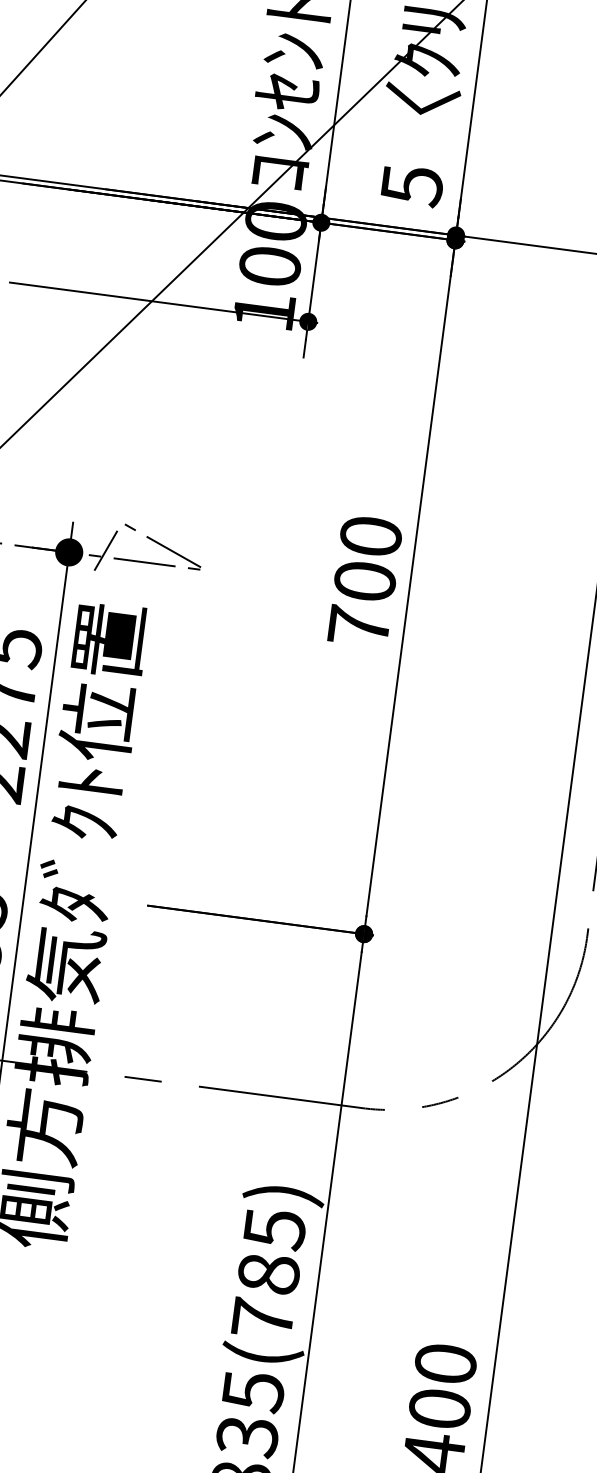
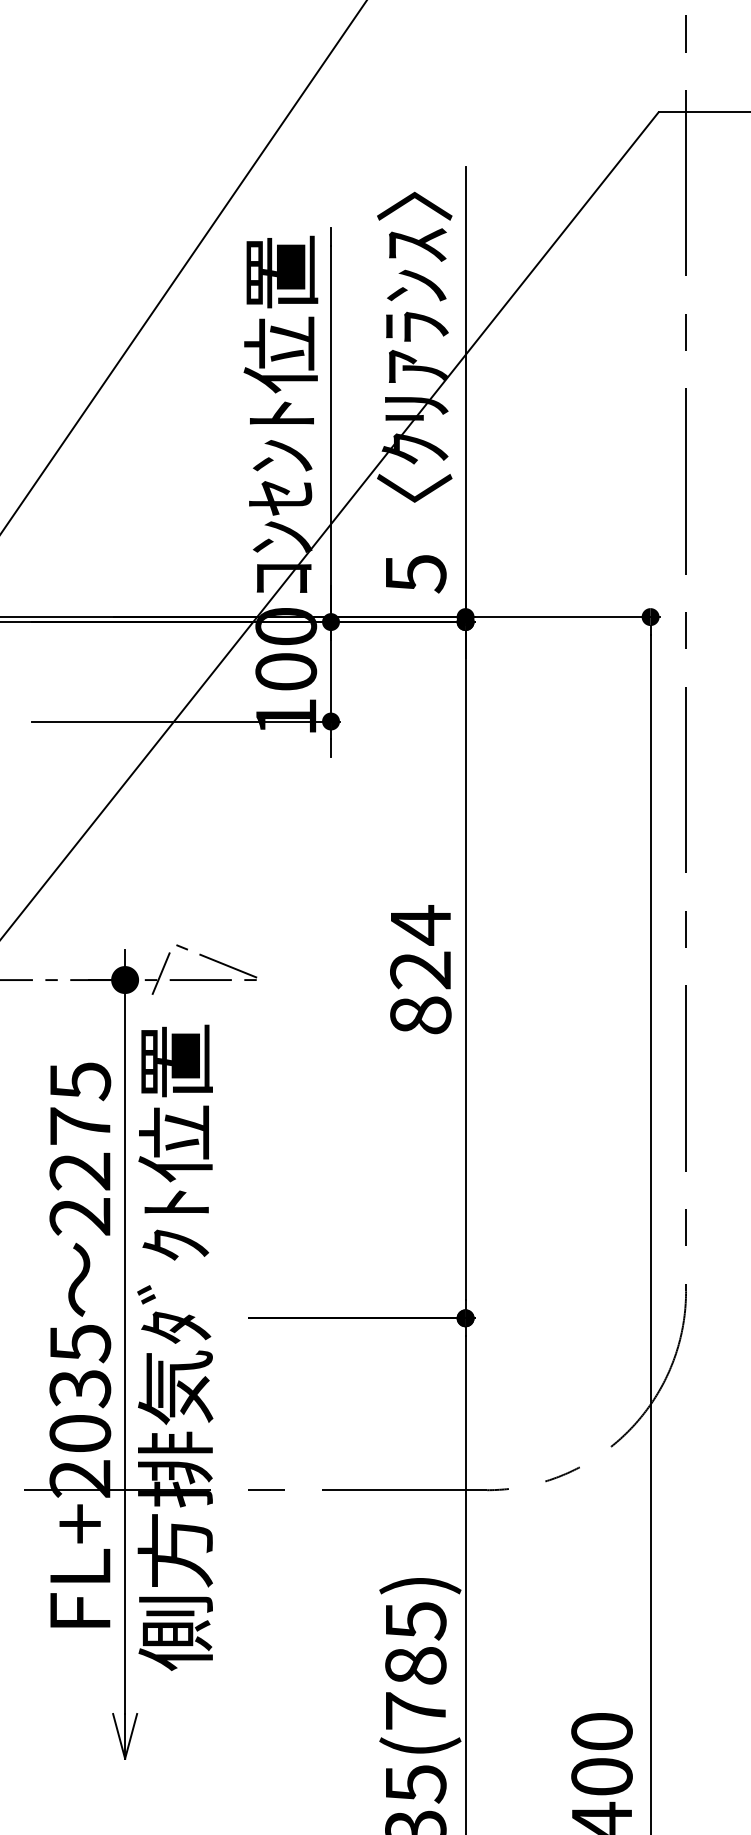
text: (364, 580) -> (420, 969), 700 -> 824

